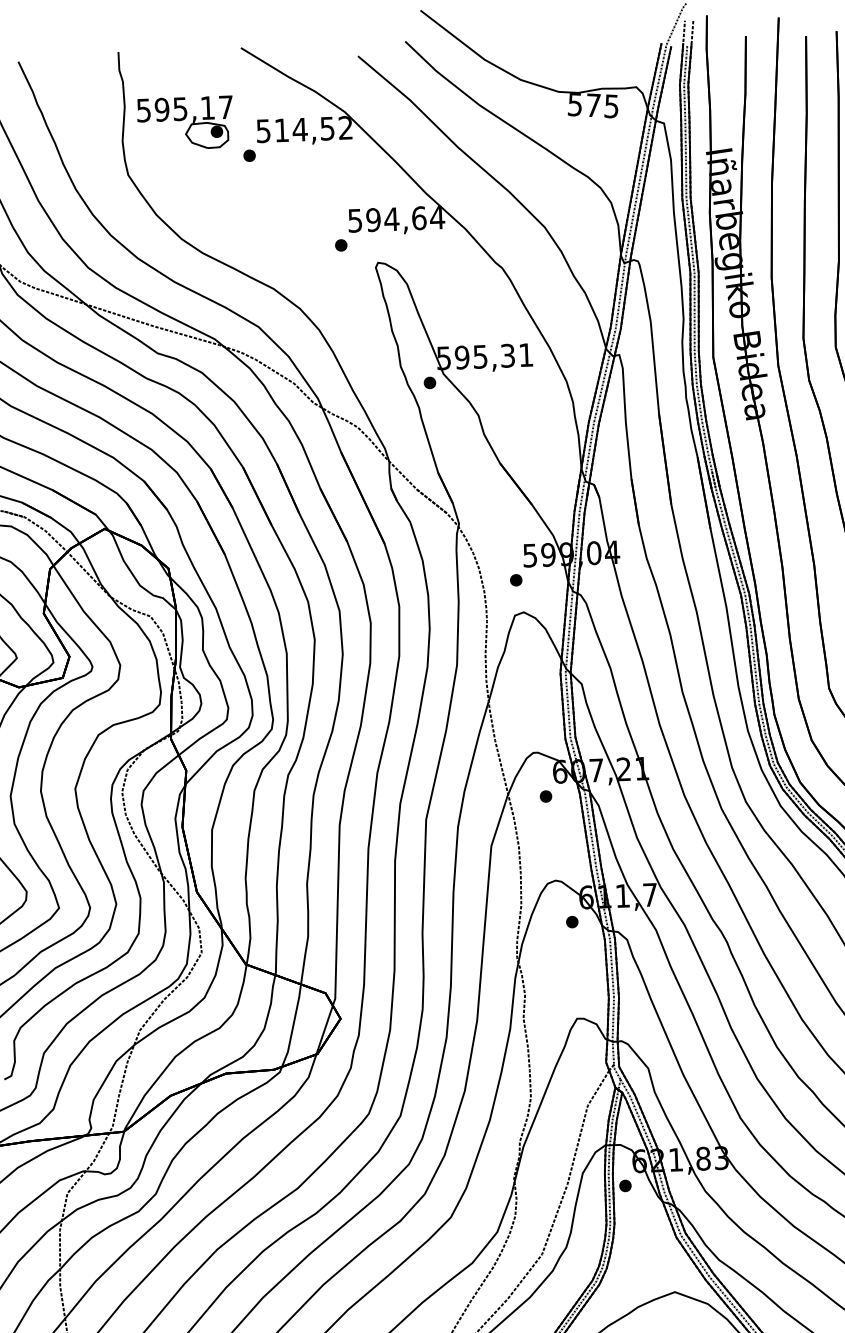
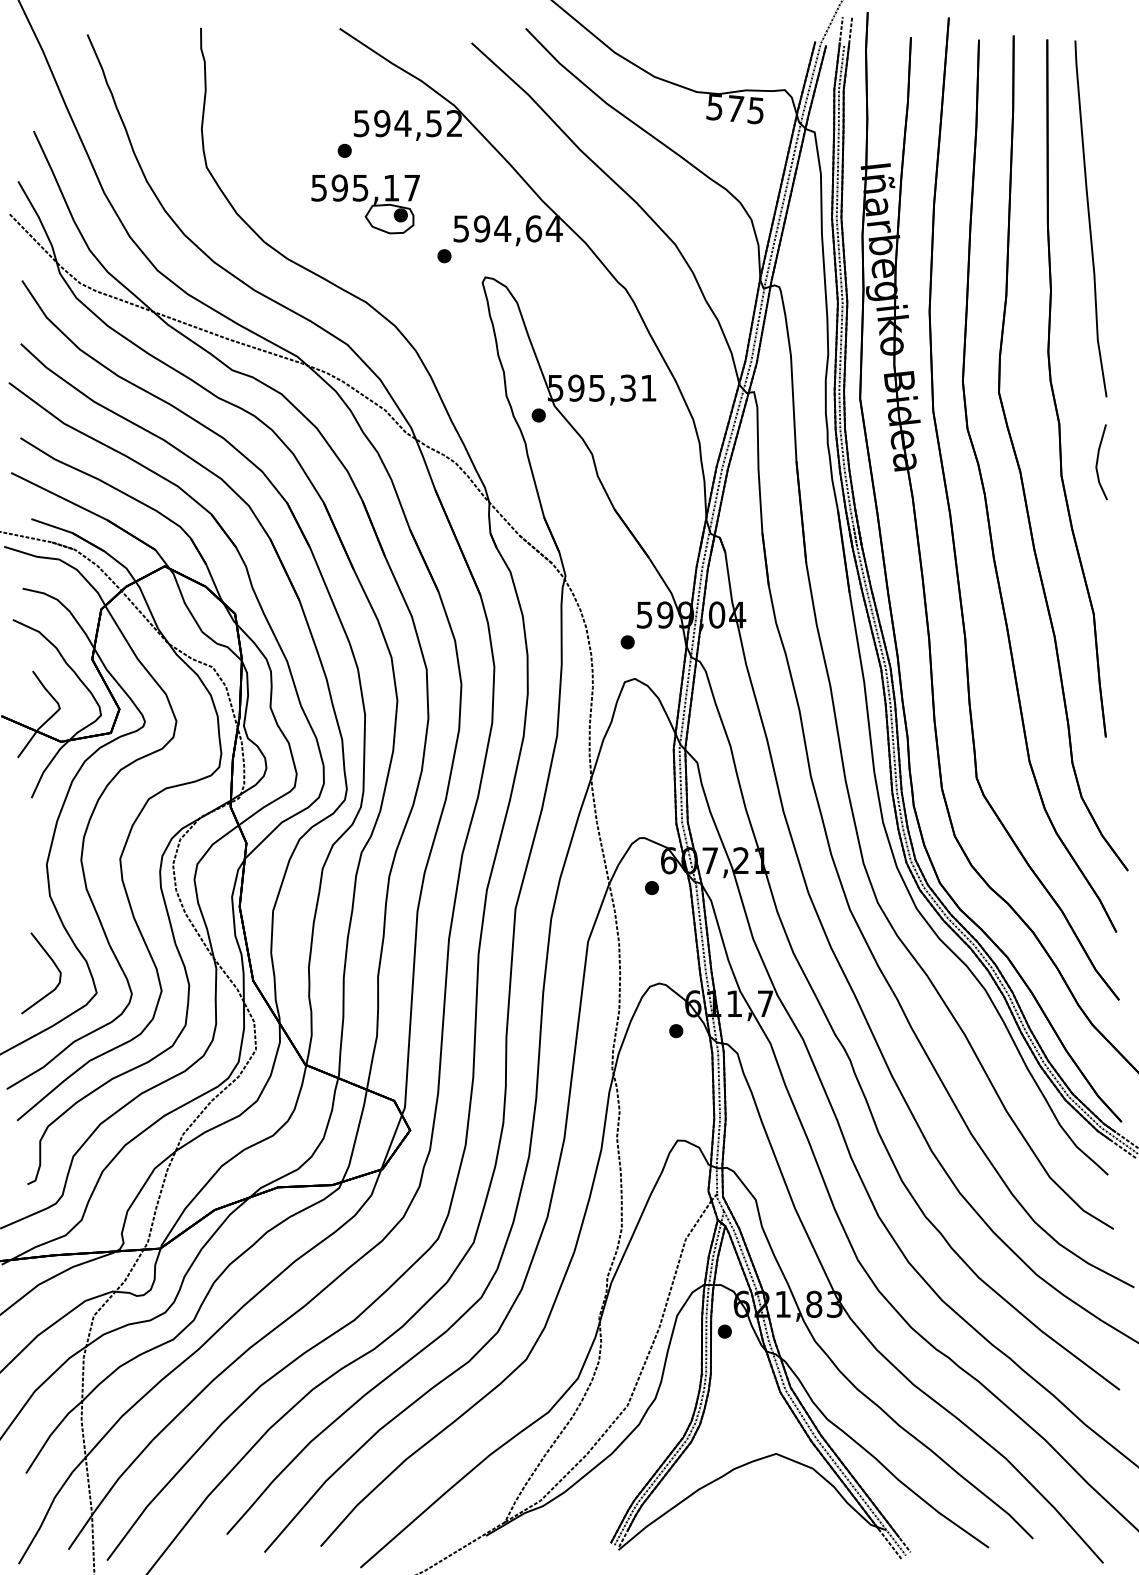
part: (185, 123) -> (365, 204), moved
text: (282, 130) -> (382, 123), 514,52 -> 594,52

